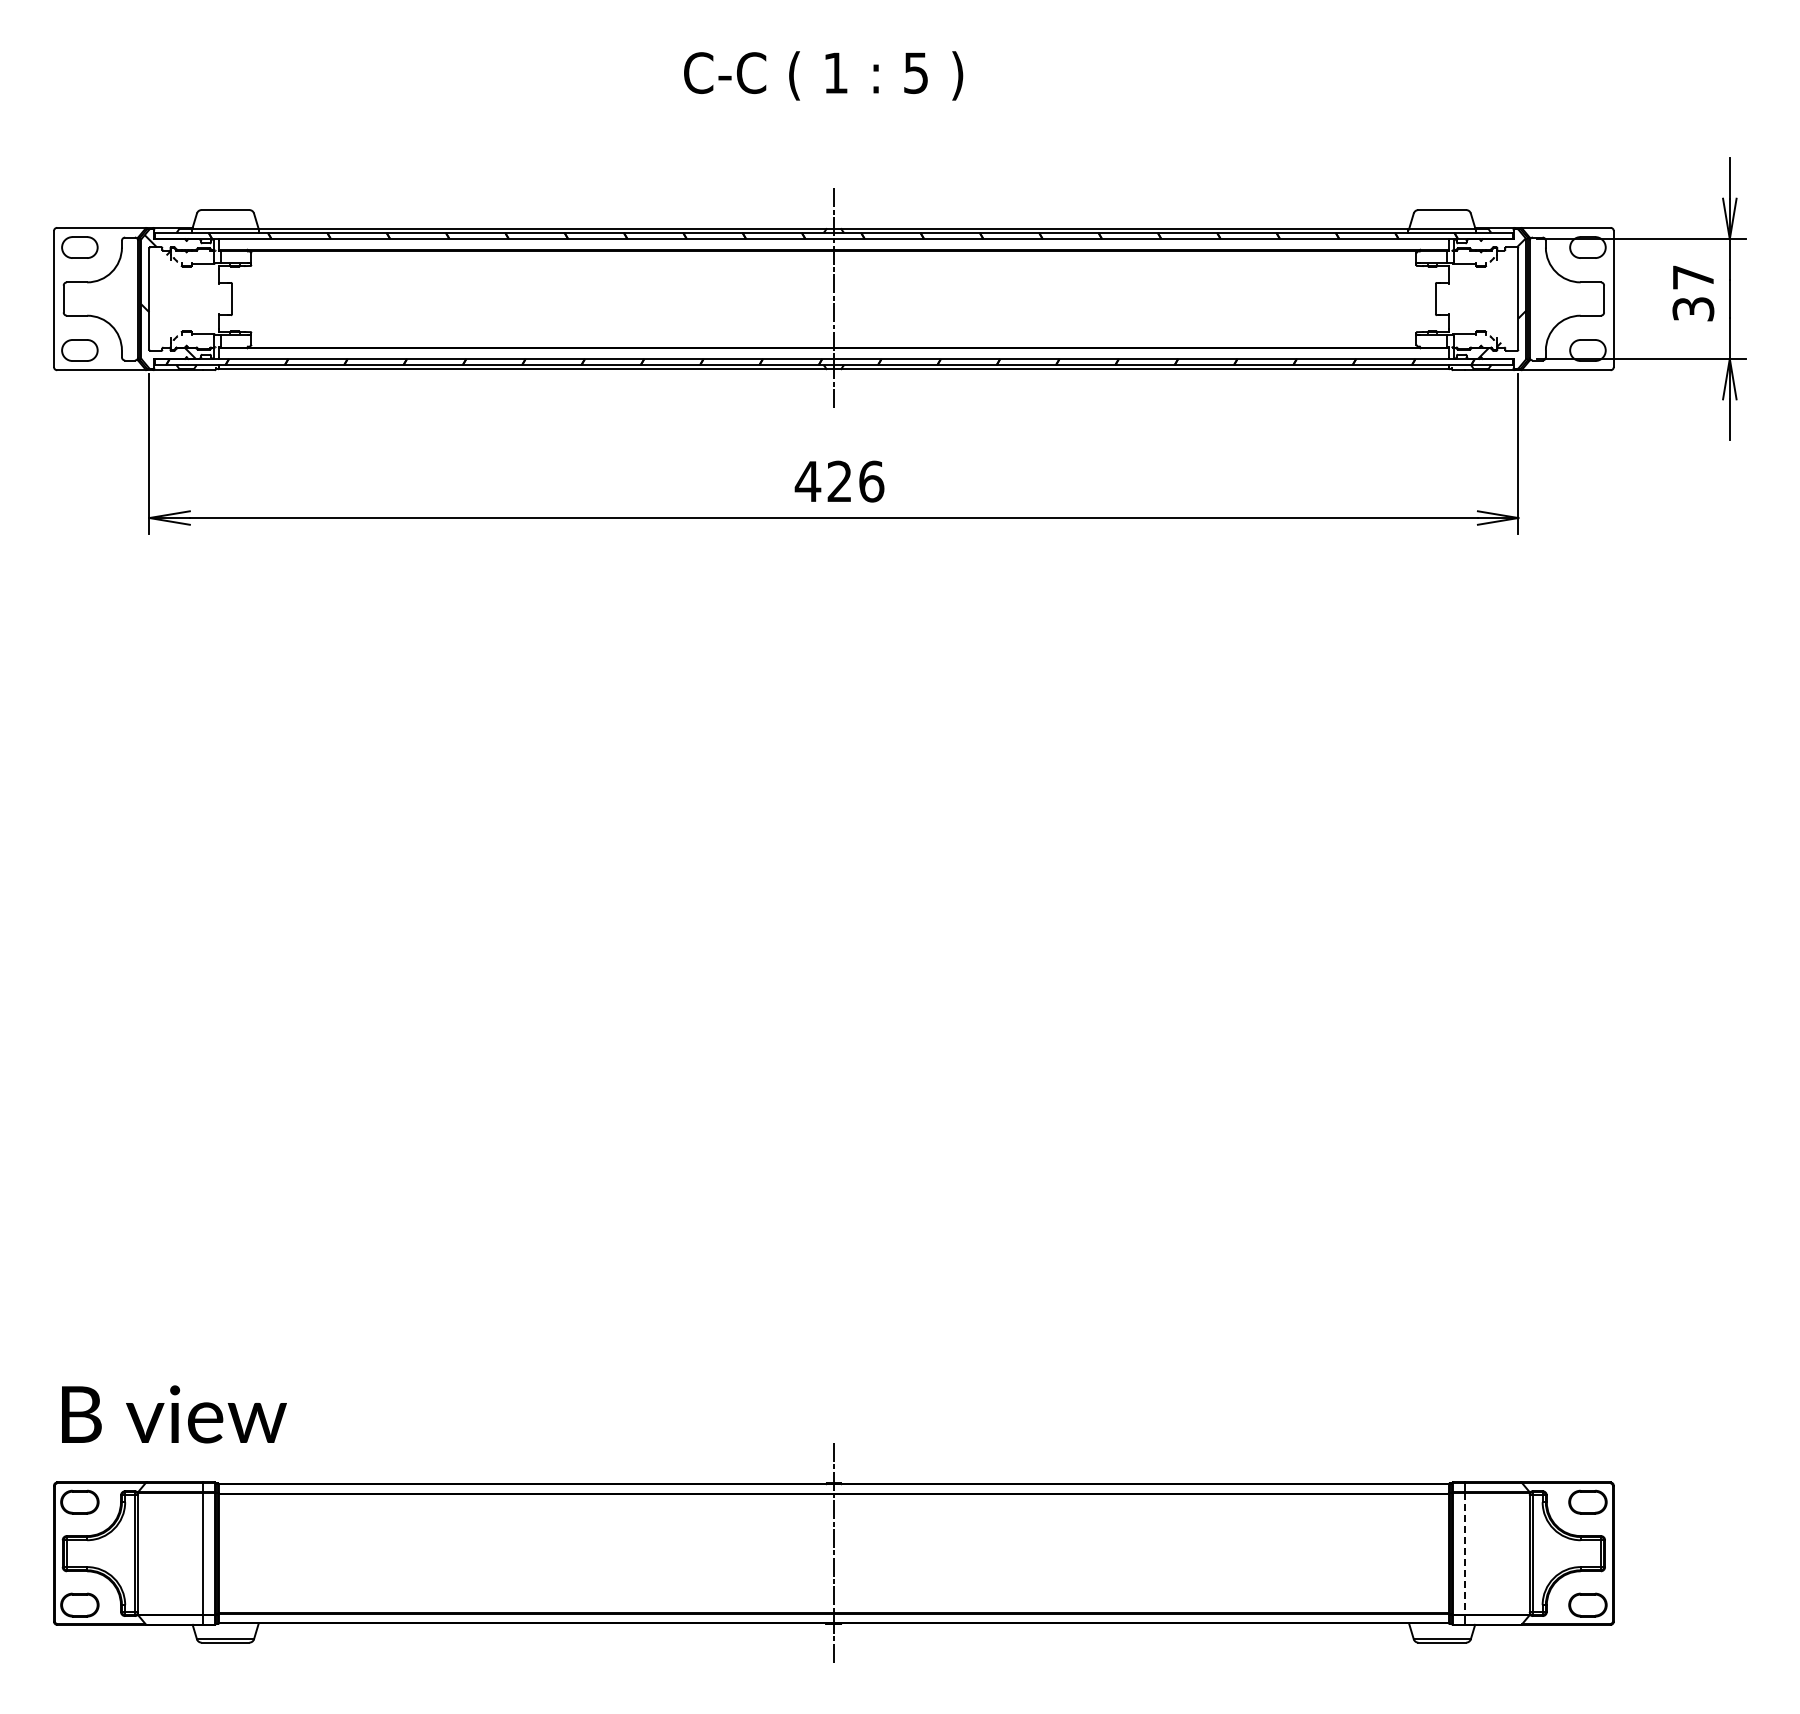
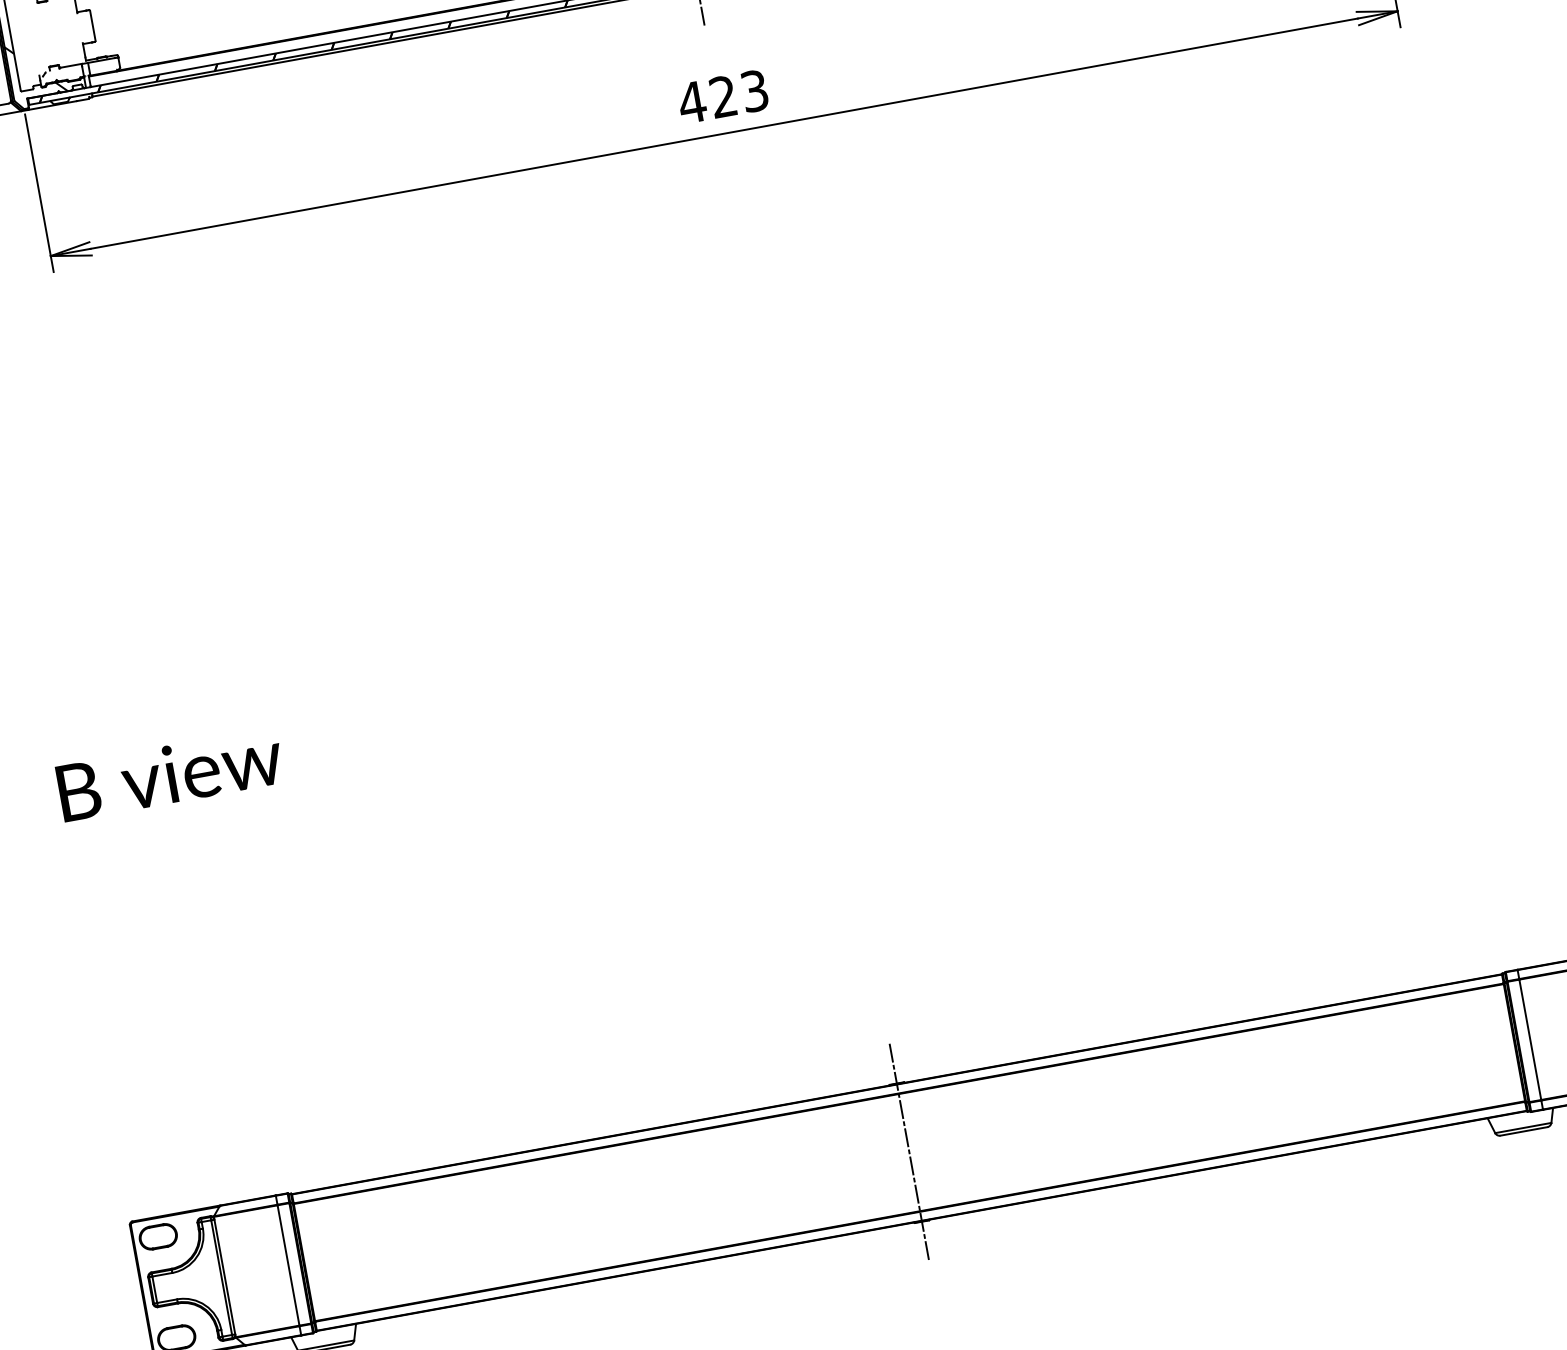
text: (871, 481) -> (754, 91), 426 -> 423
text: (174, 1414) -> (170, 774), moved
line: (1464, 1554) -> (1529, 1040), dashed -> solid

